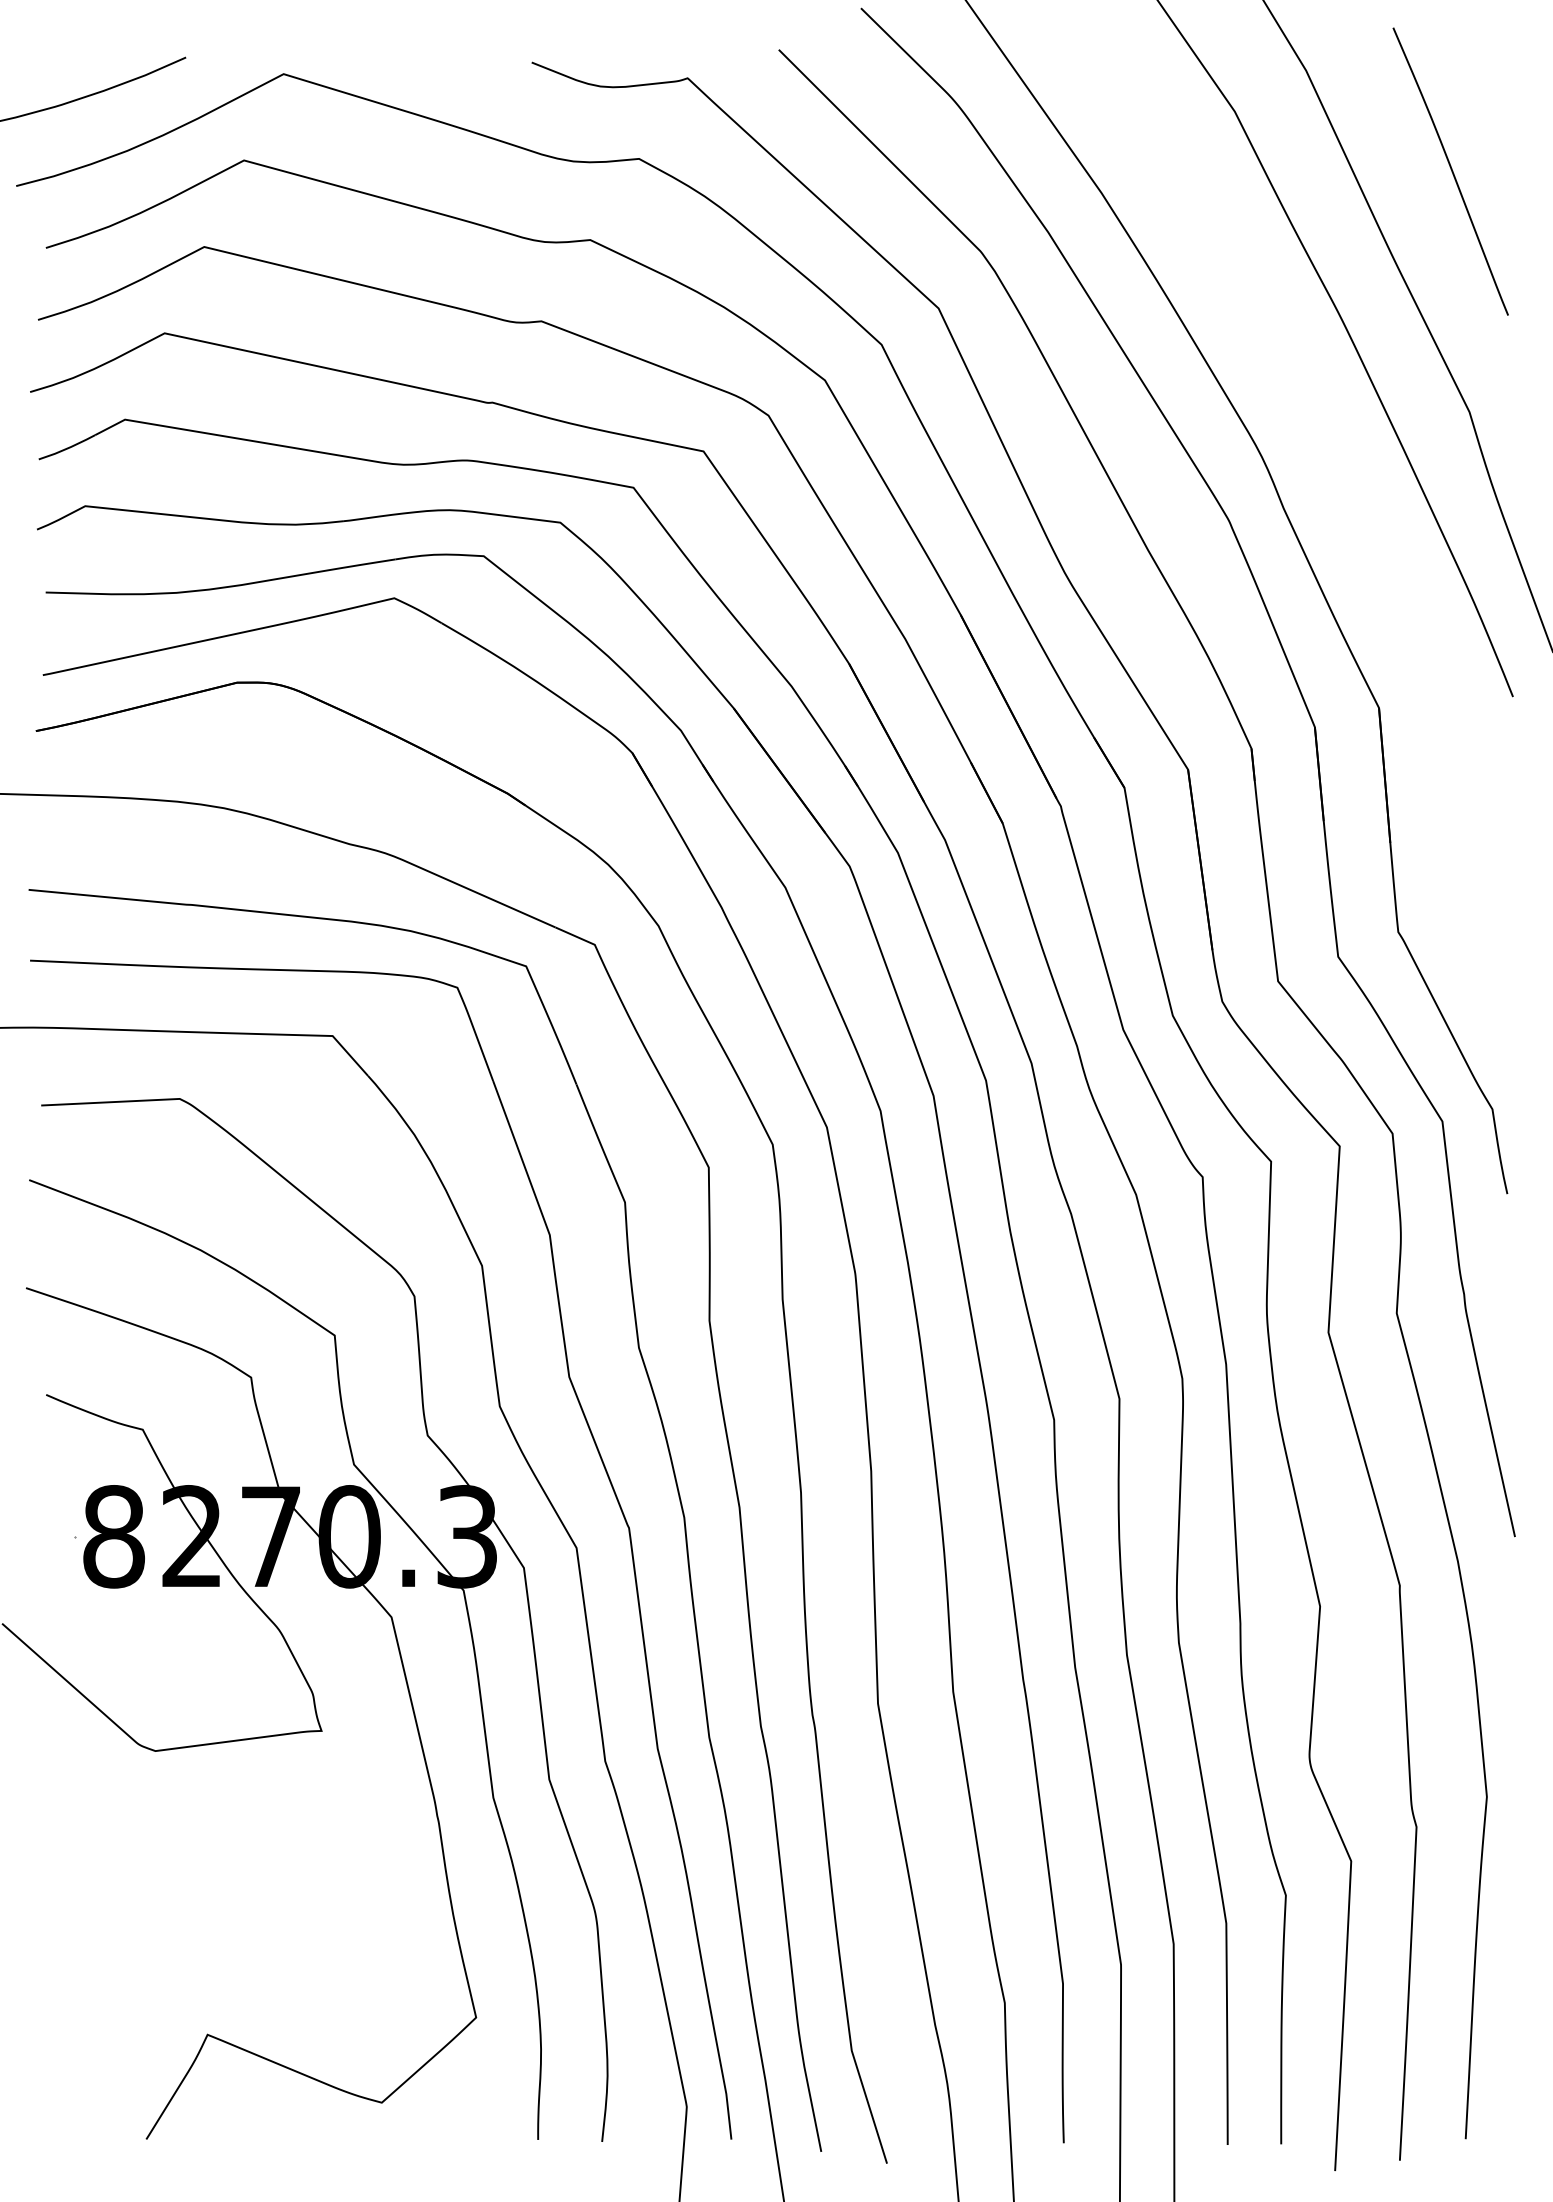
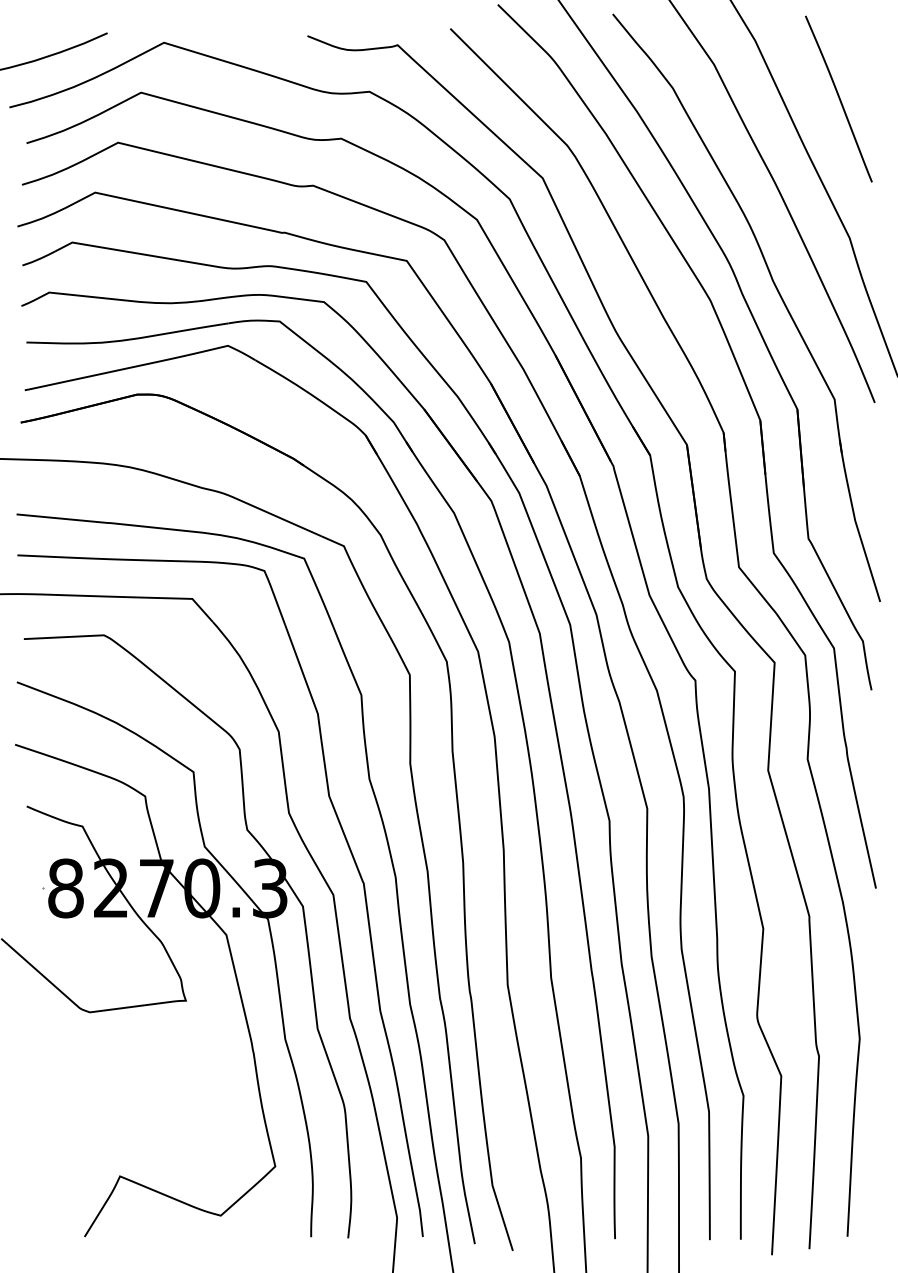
part: (1344, 506) -> (777, 292), added

